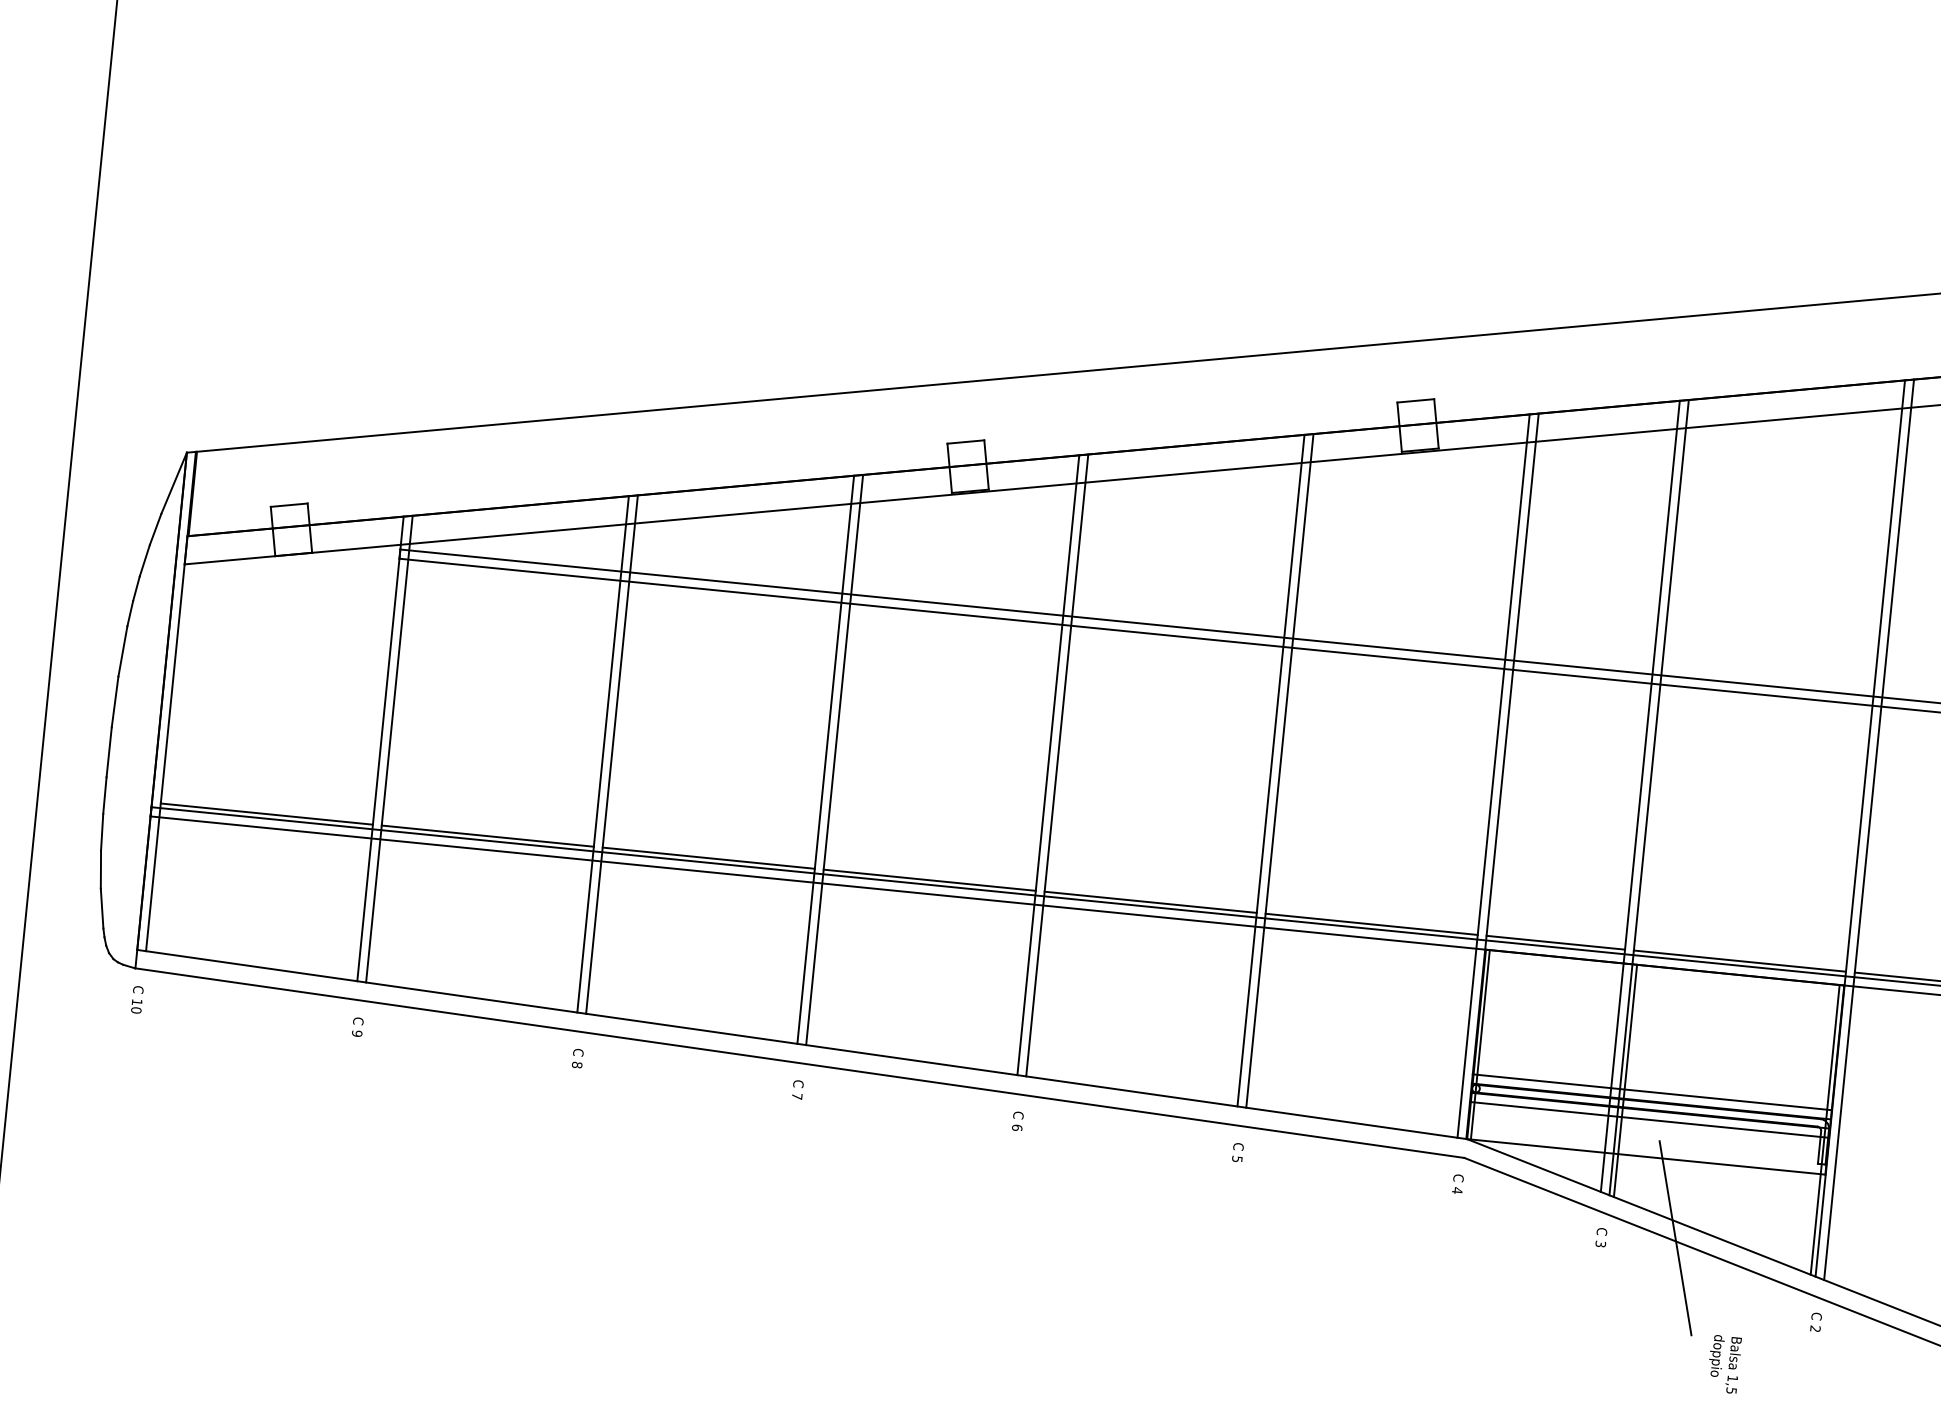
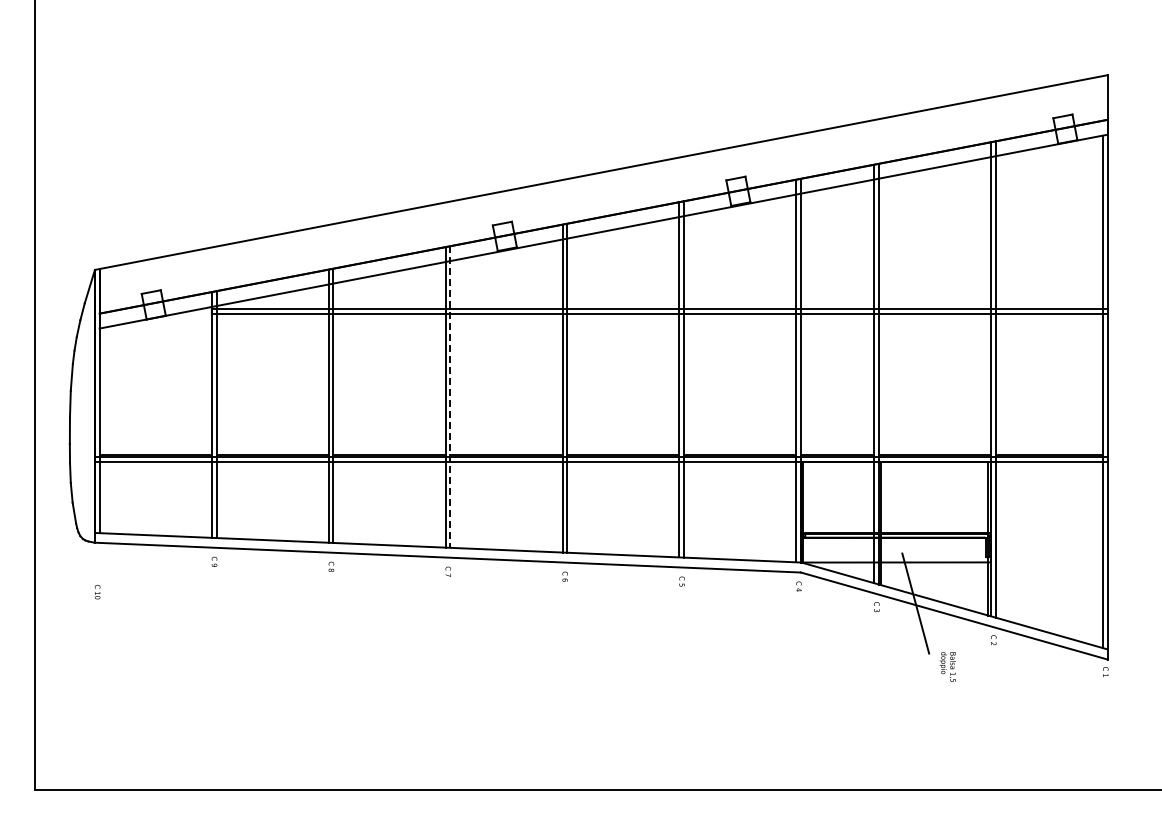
line: (834, 760) -> (450, 397), solid -> dashed
text: (137, 1000) -> (97, 592), moved
line: (1651, 1092) -> (895, 528), removed
line: (1648, 1118) -> (895, 542), removed

